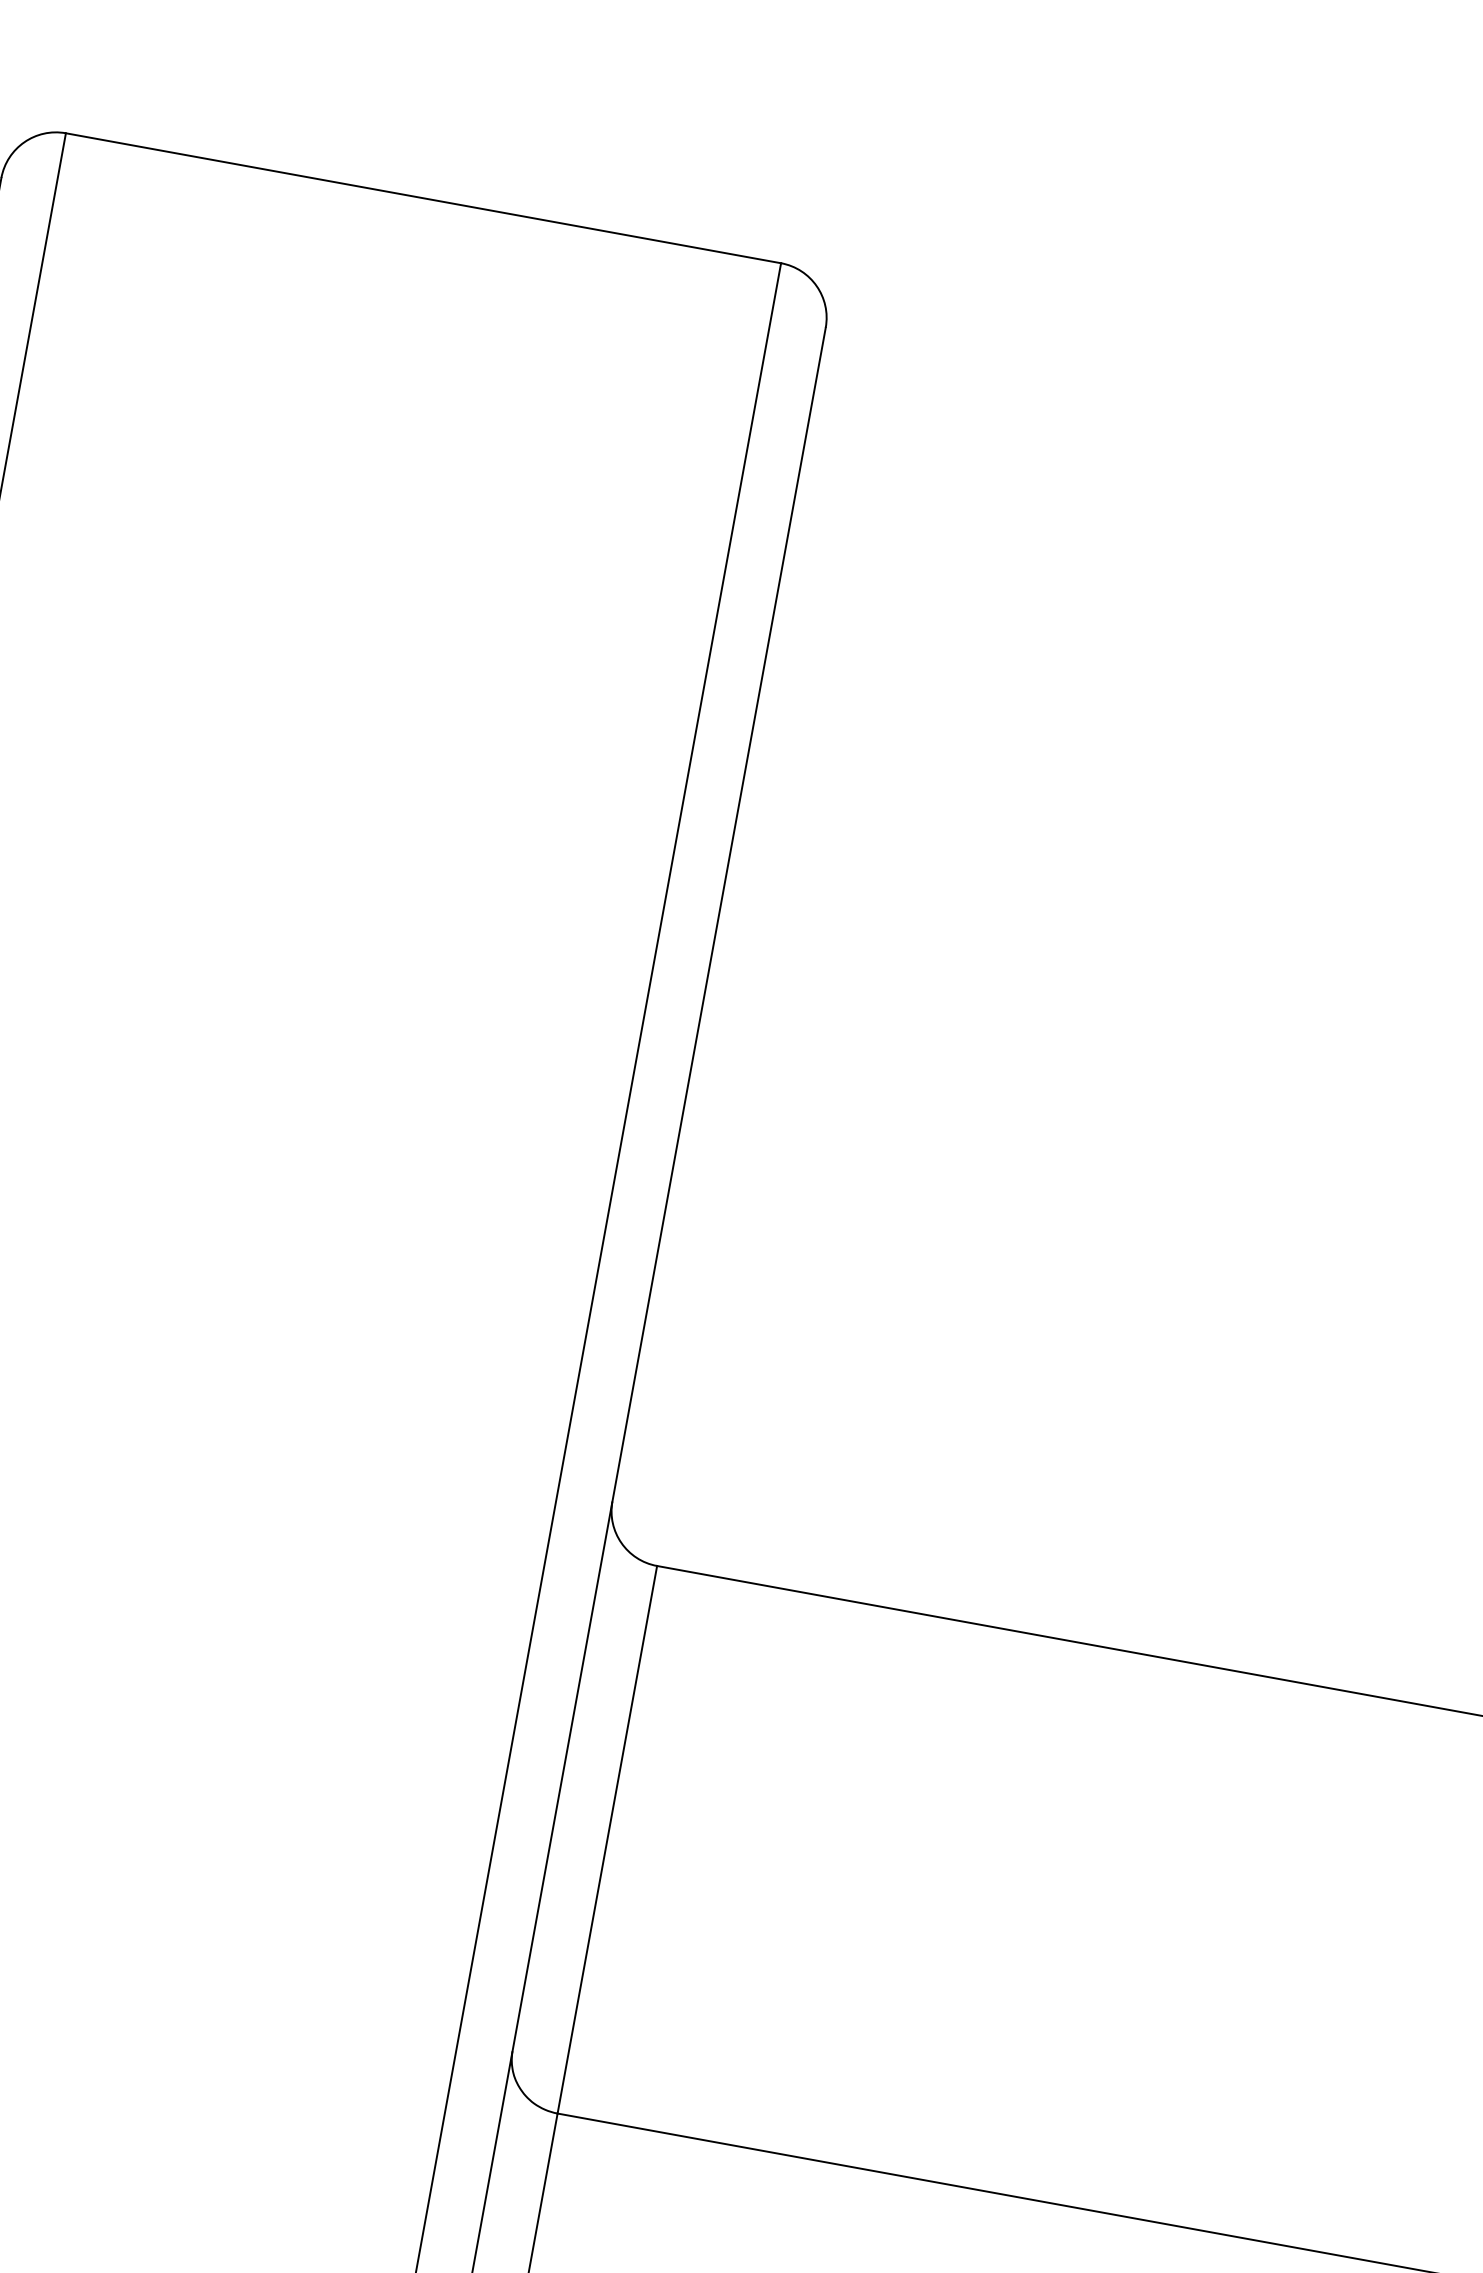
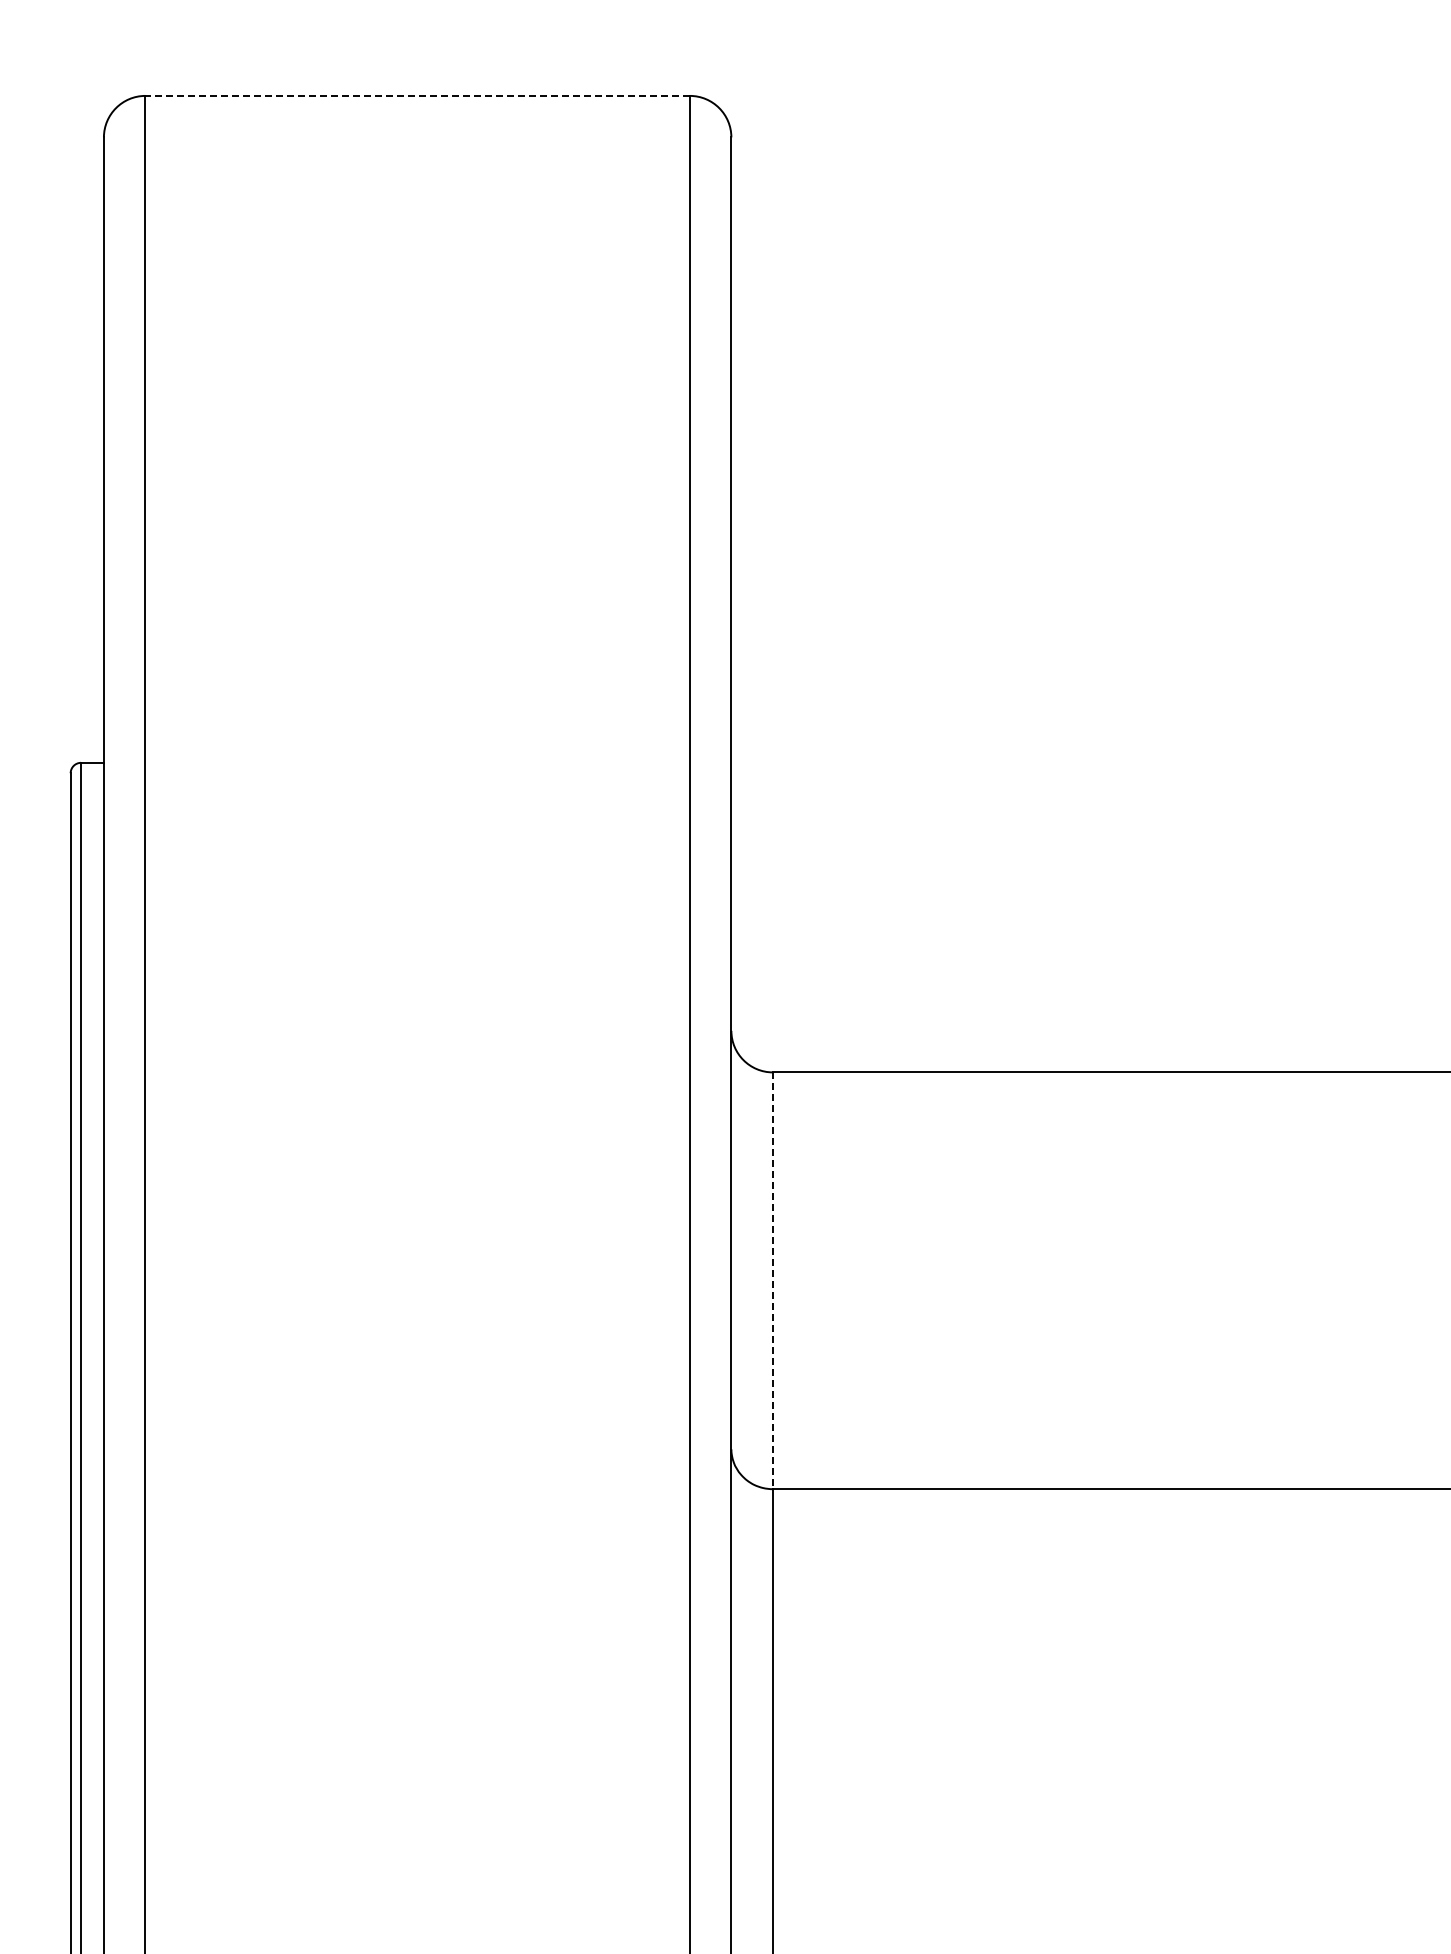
line: (423, 197) -> (417, 95), solid -> dashed
line: (606, 1840) -> (772, 1281), solid -> dashed

